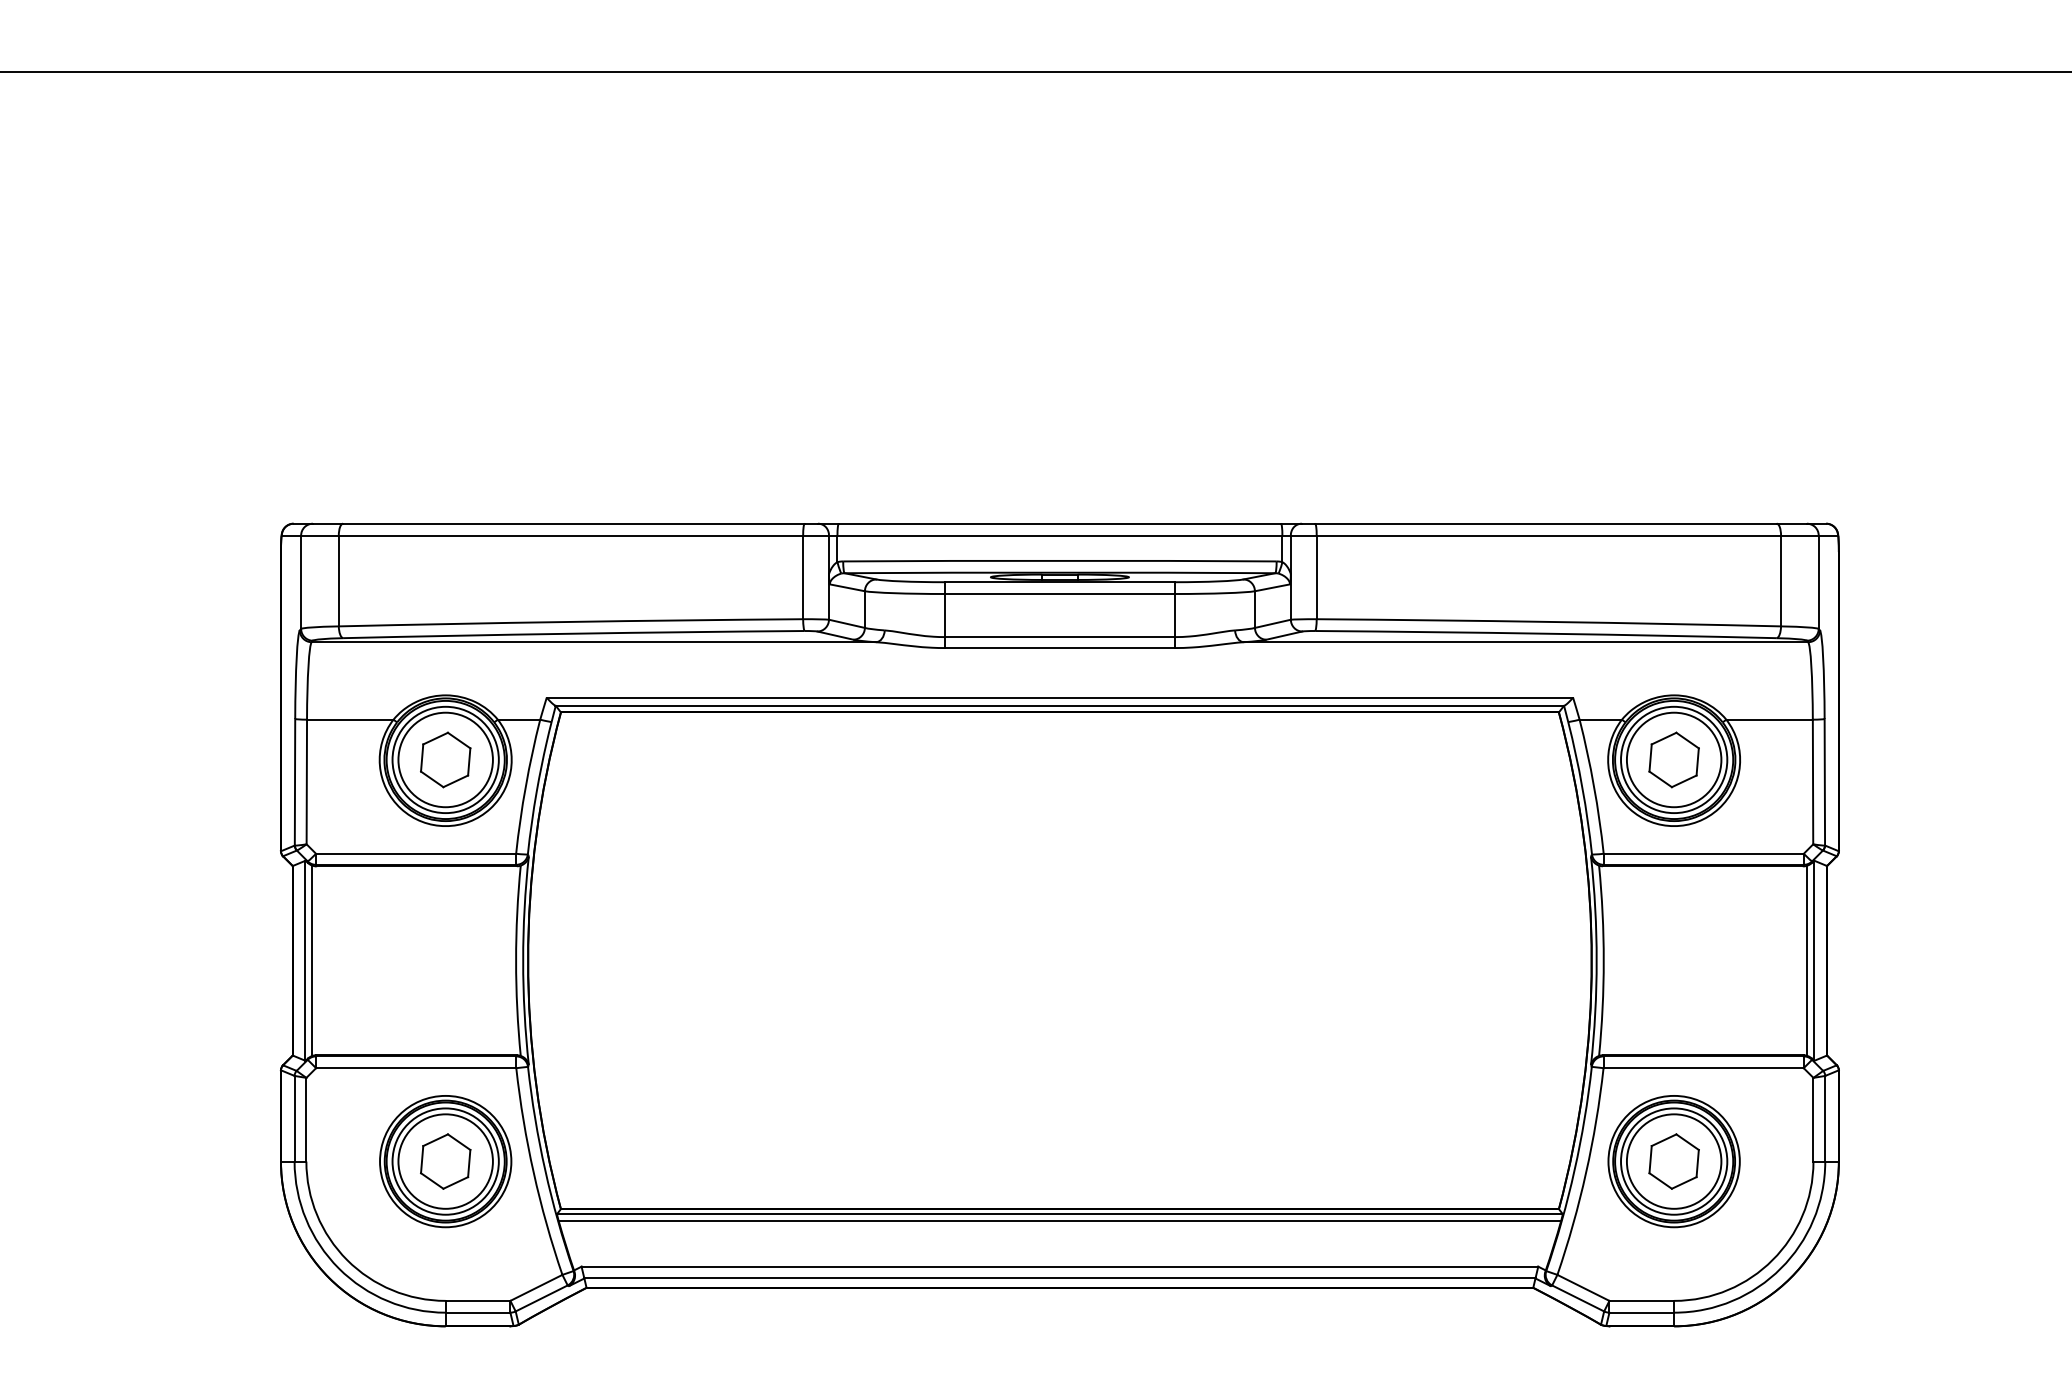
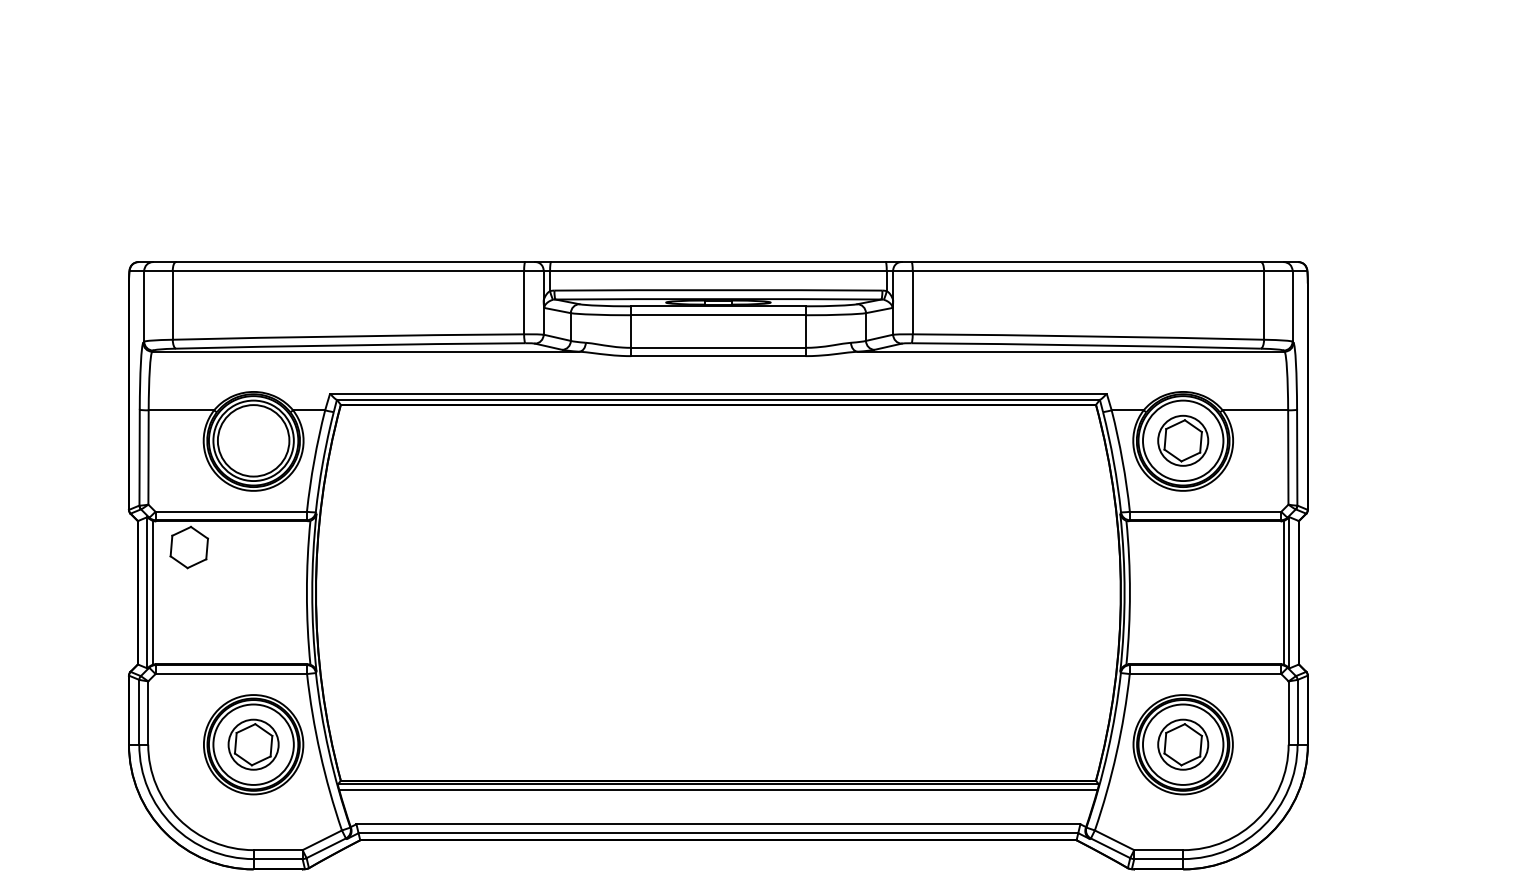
part: (445, 759) -> (189, 547), moved
circle: (1673, 759) -> (1182, 440), size x0.7
circle: (445, 1161) -> (253, 744), size x0.7
circle: (1673, 1161) -> (1182, 744), size x0.7

